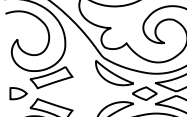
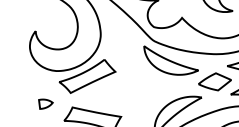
part: (18, 93) -> (46, 103), size x0.6

